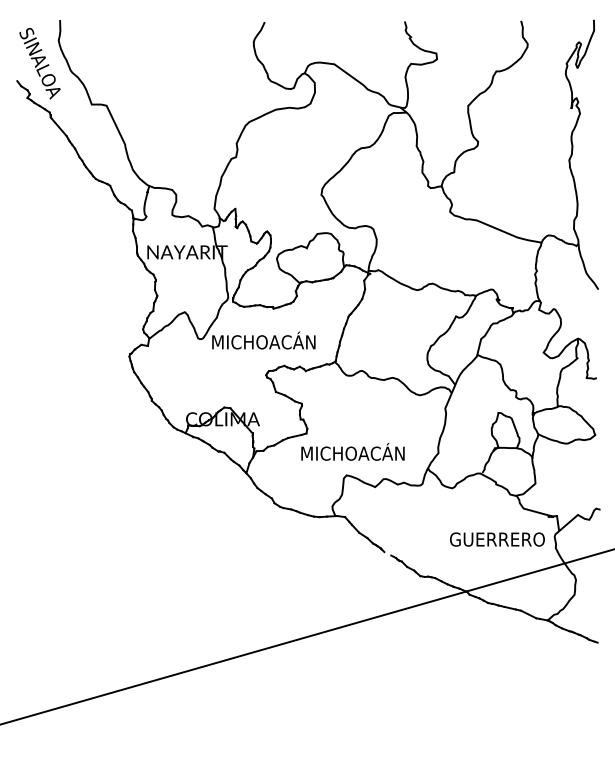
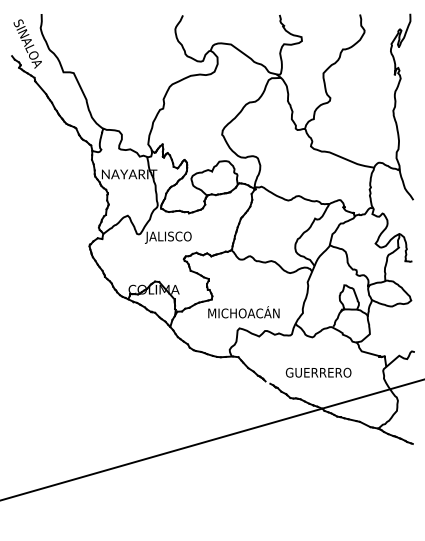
text: (261, 342) -> (180, 236), MICHOACÁN -> JALISCO
text: (497, 539) -> (318, 372), moved

